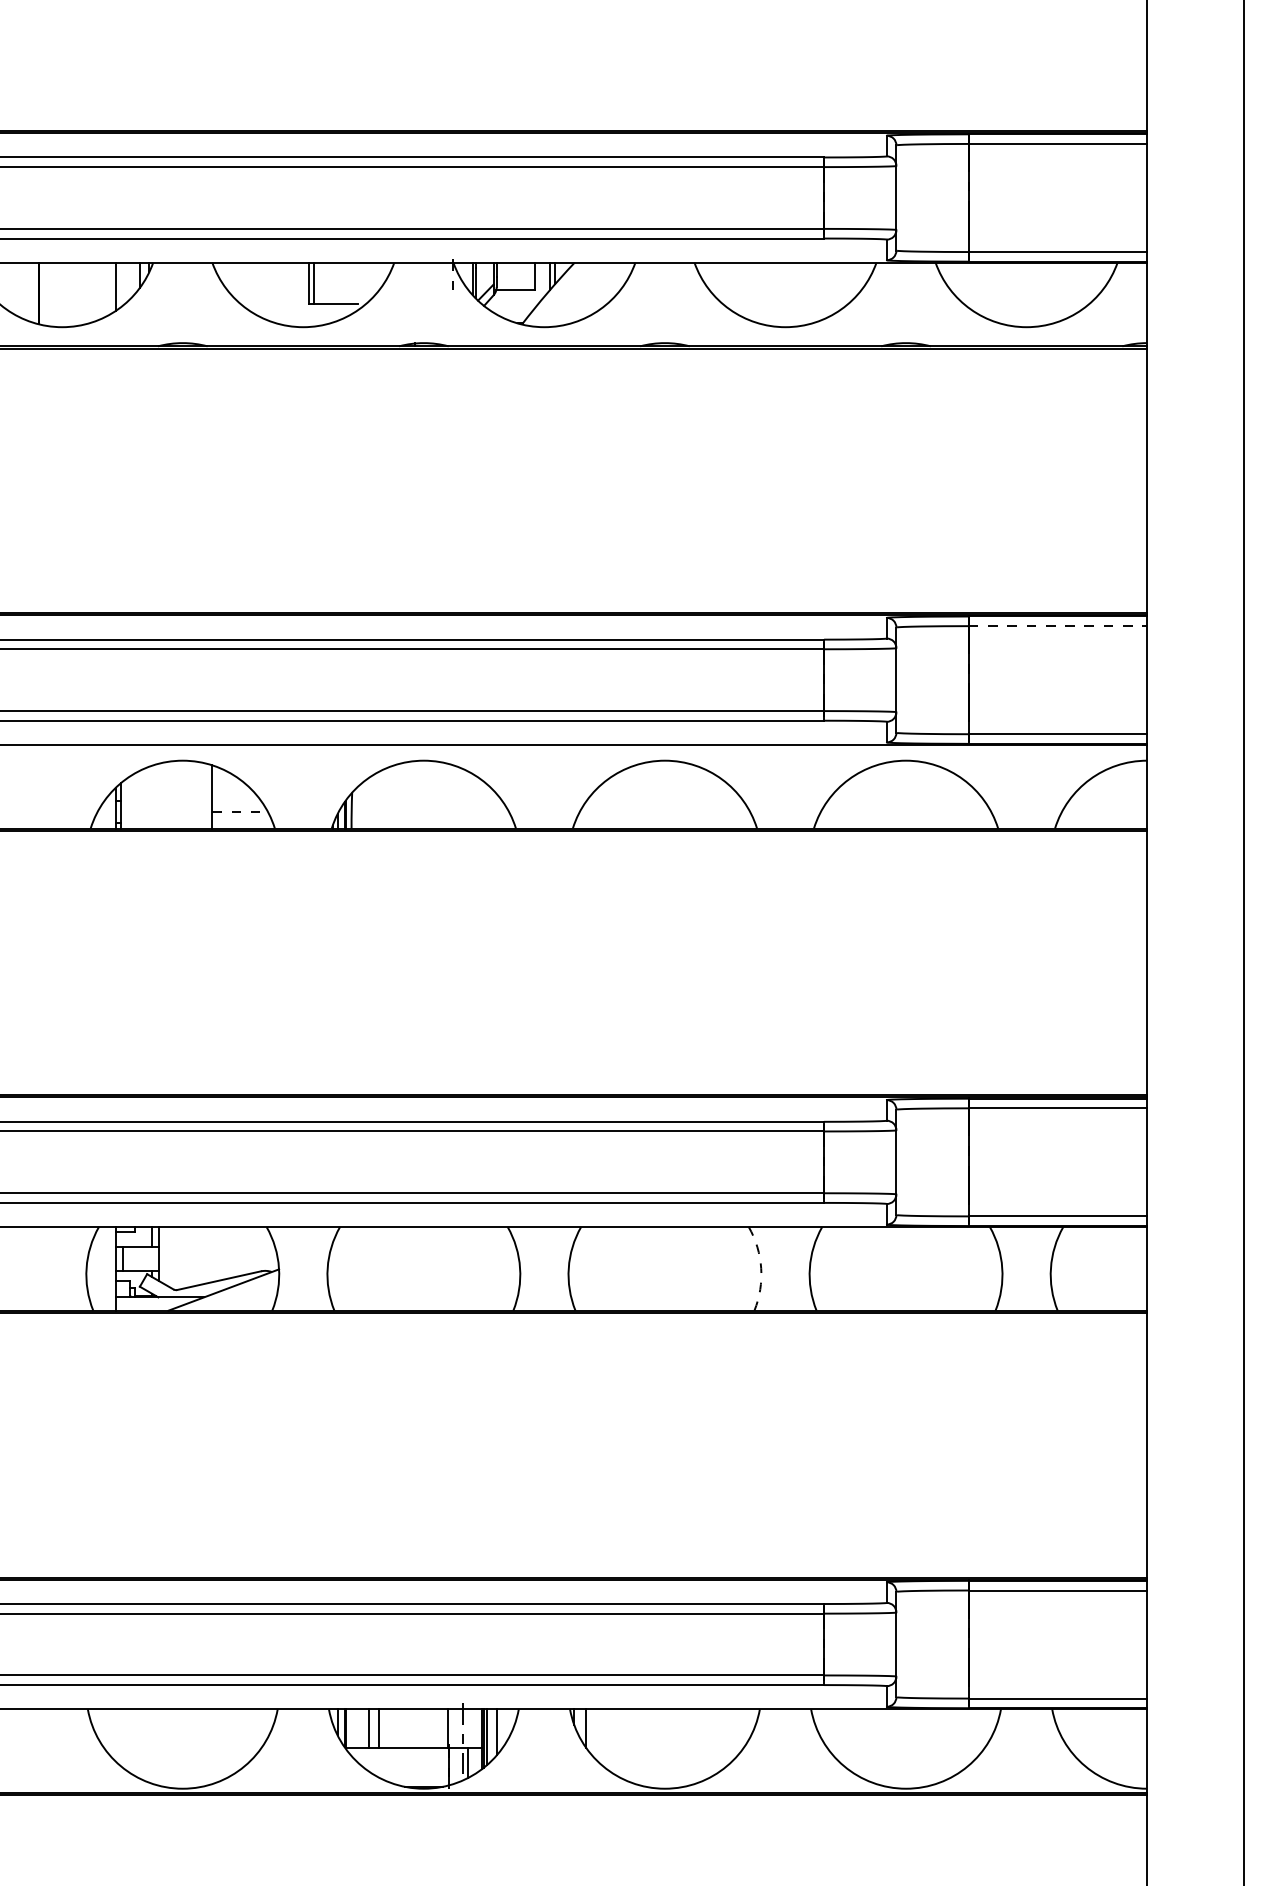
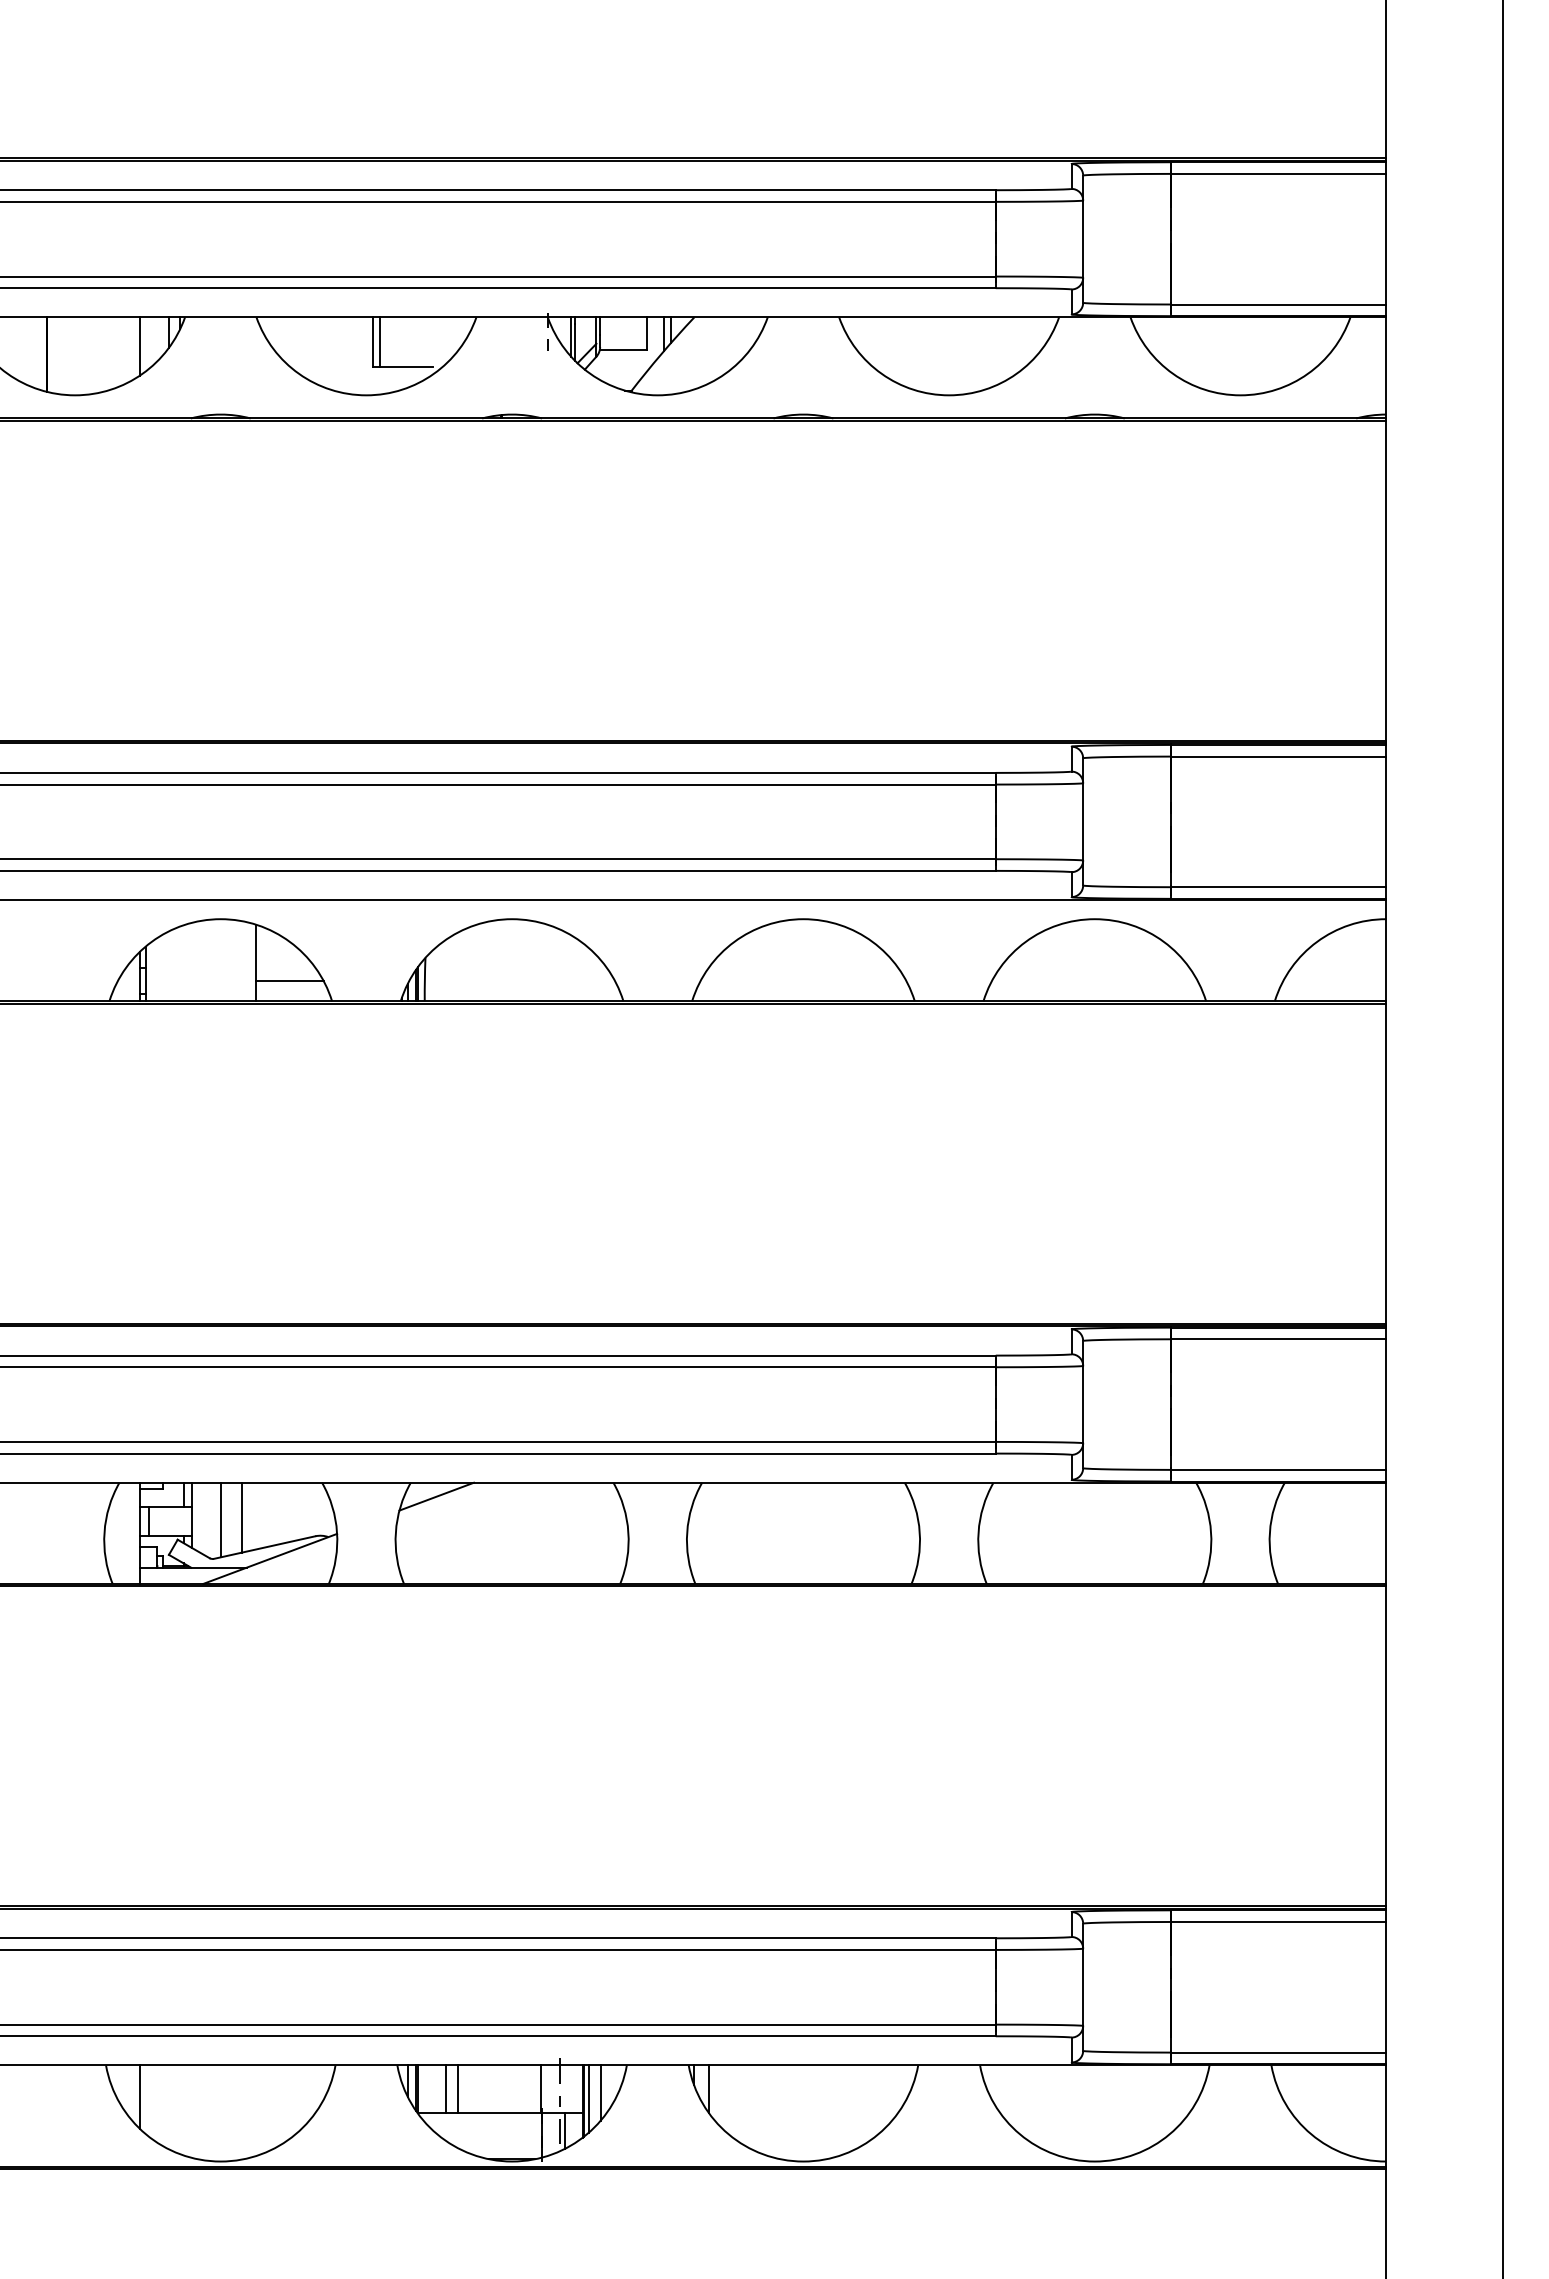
line: (1058, 626) -> (1278, 756), dashed -> solid
line: (239, 811) -> (289, 980), dashed -> solid
line: (361, 1238) -> (436, 1496), added
line: (199, 1255) -> (241, 1517), added
line: (183, 1257) -> (221, 1519), added
arc: (760, 1268) -> (919, 1532), dashed -> solid
line: (115, 1734) -> (139, 2096), added

